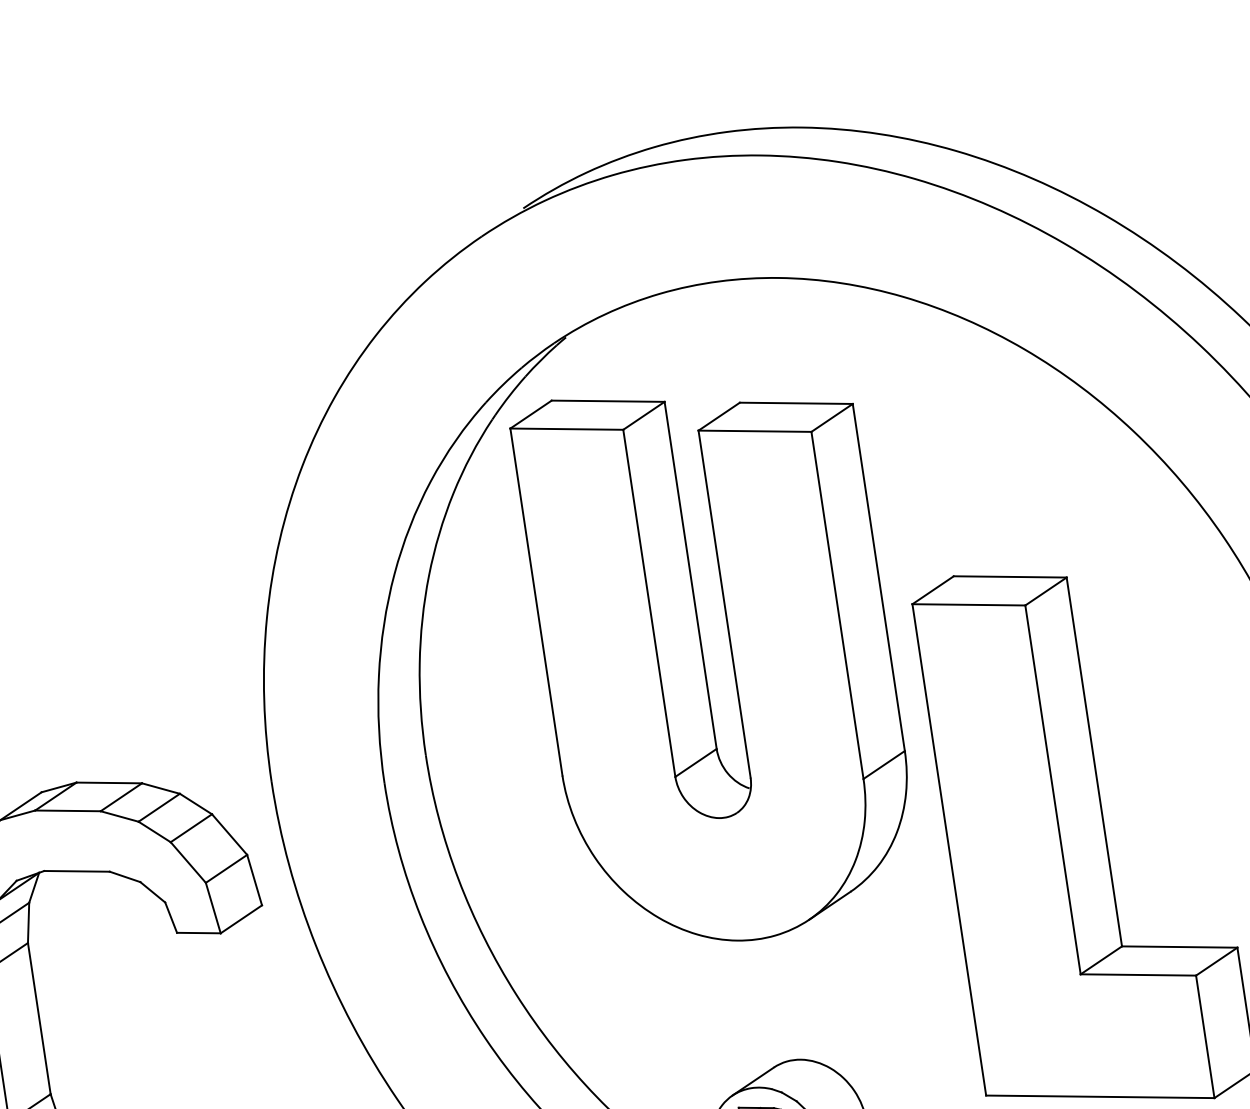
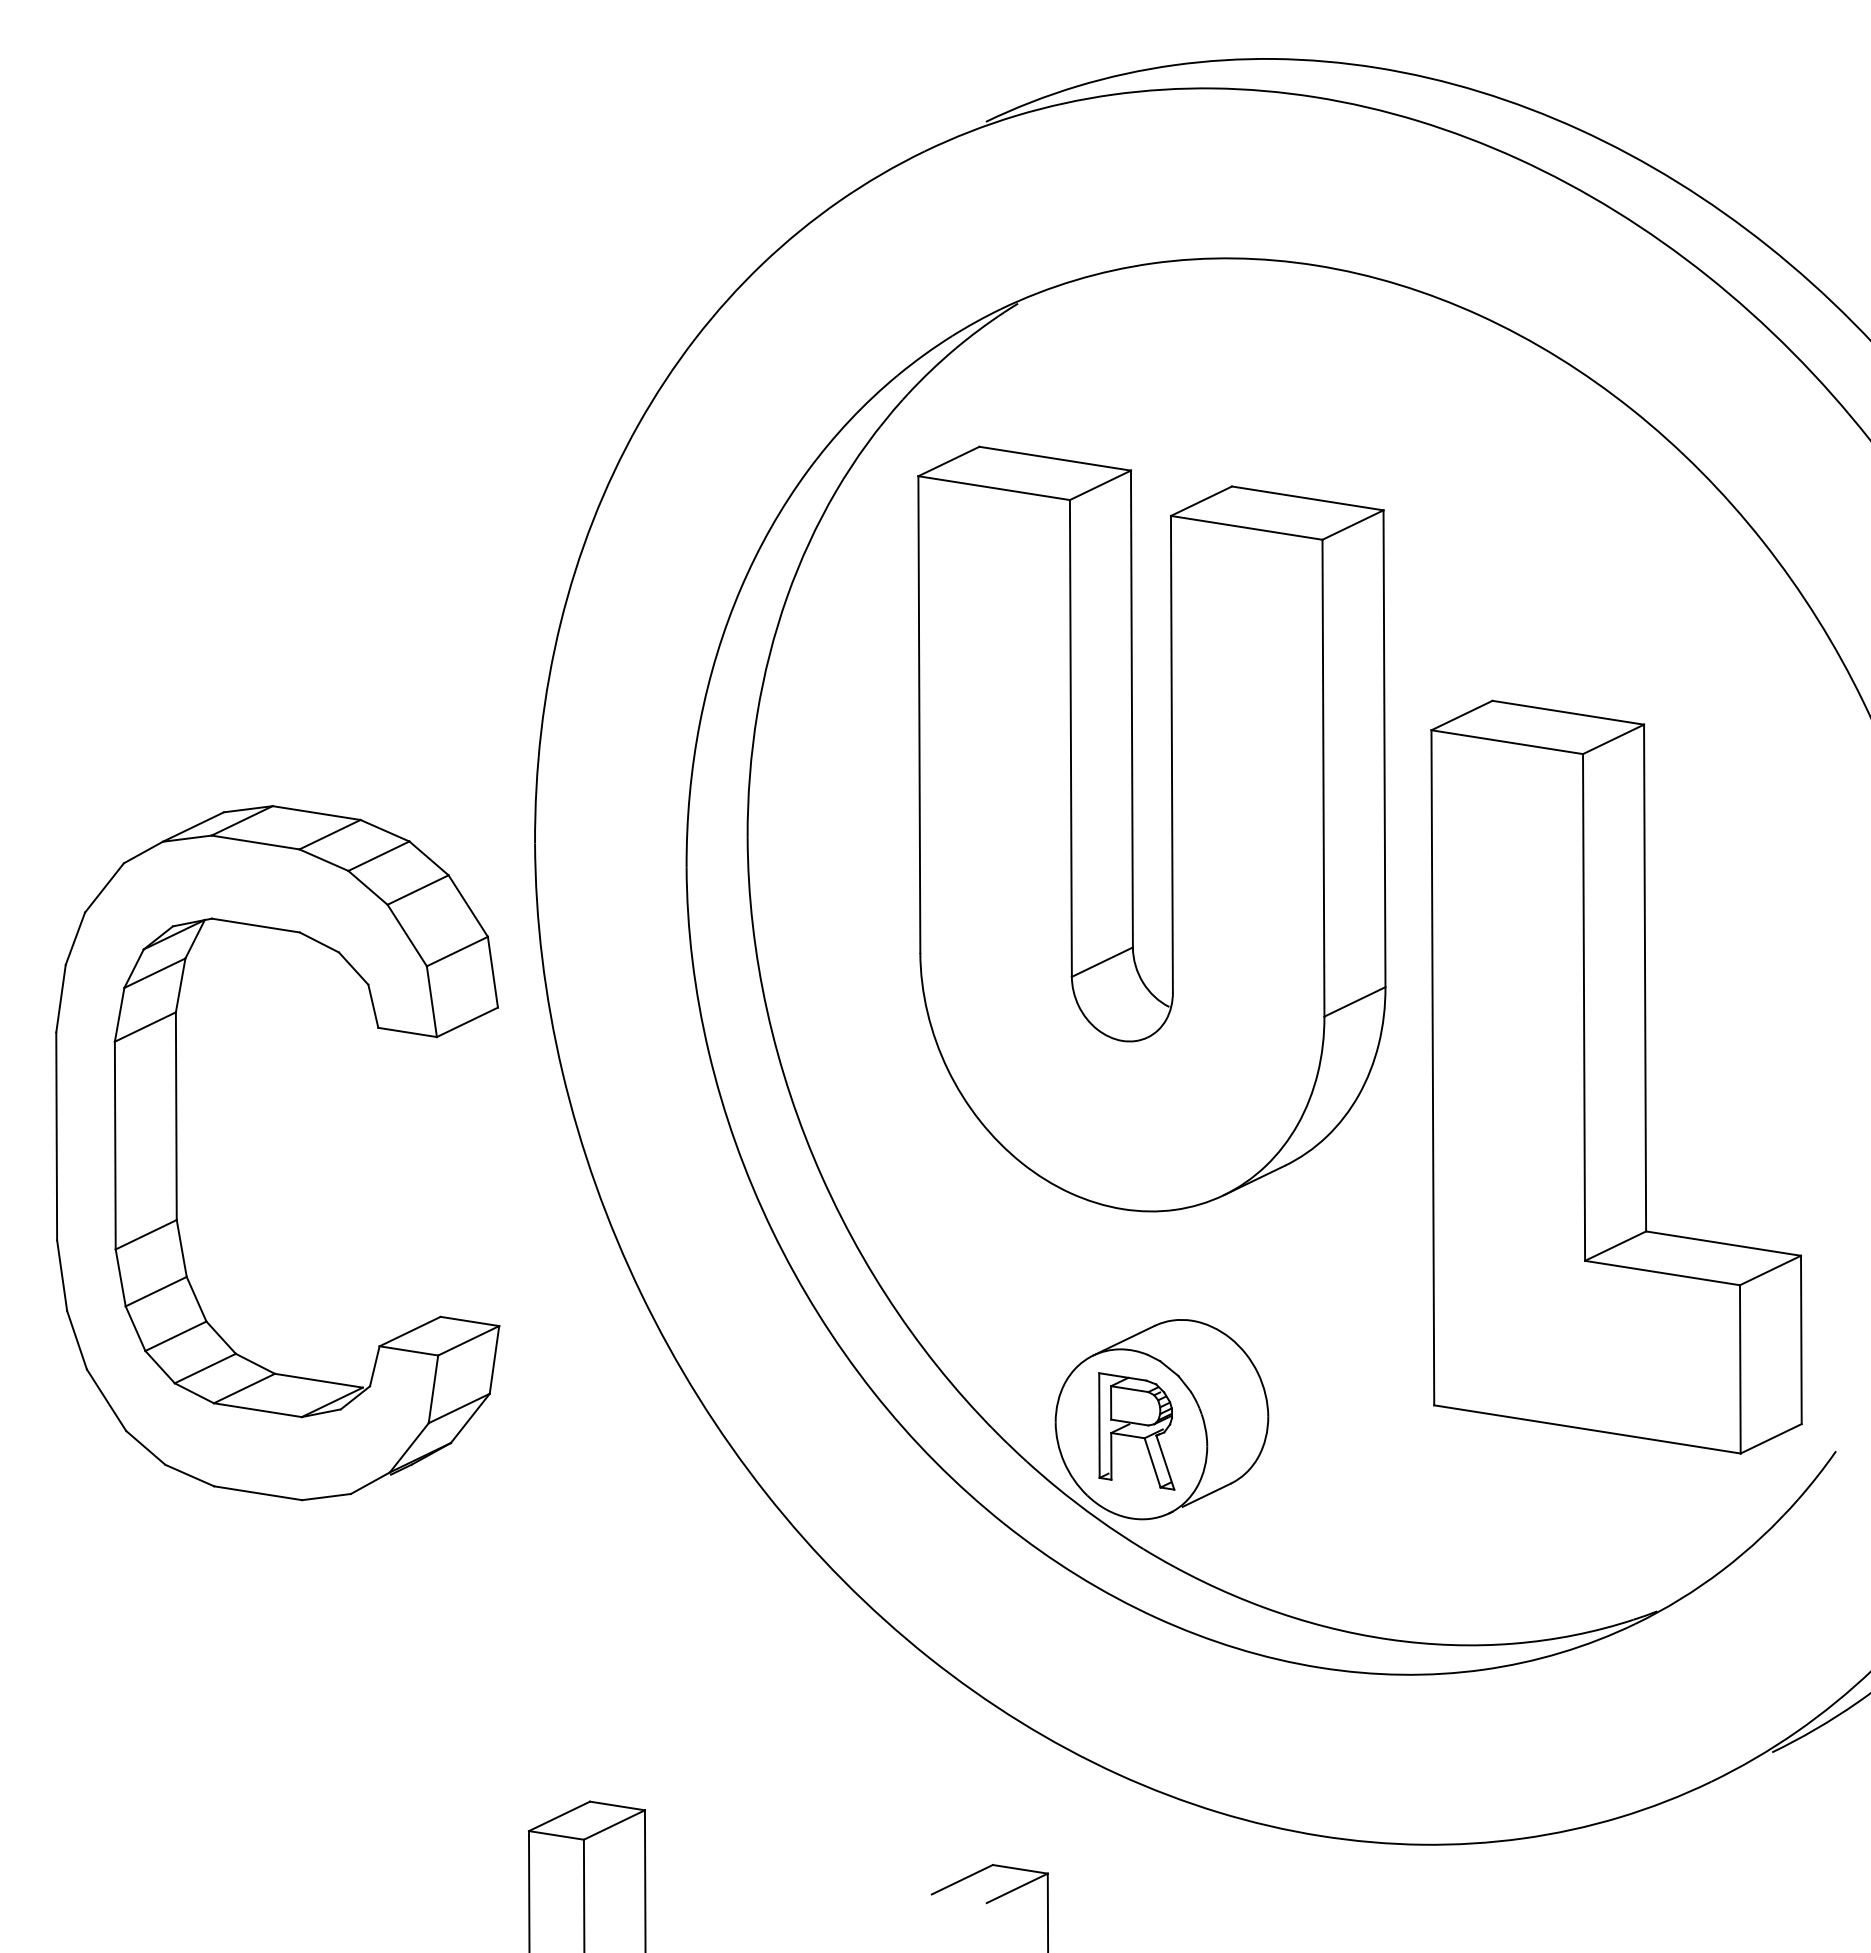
part: (704, 662) -> (1133, 828), moved

